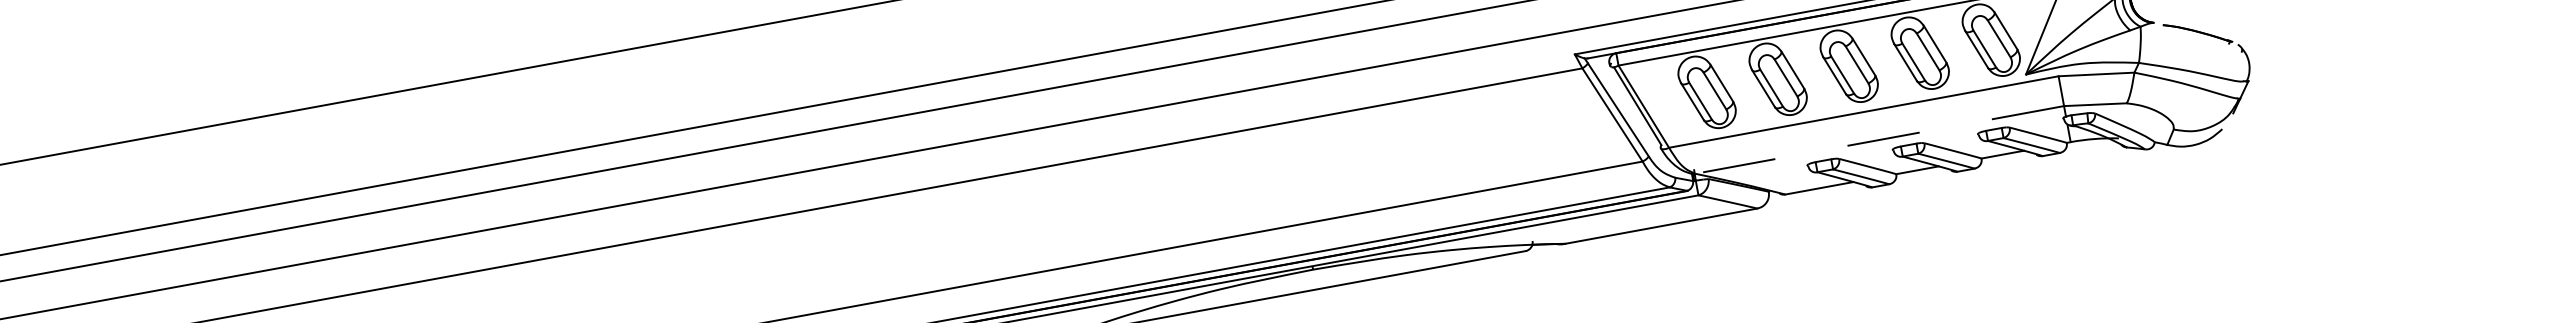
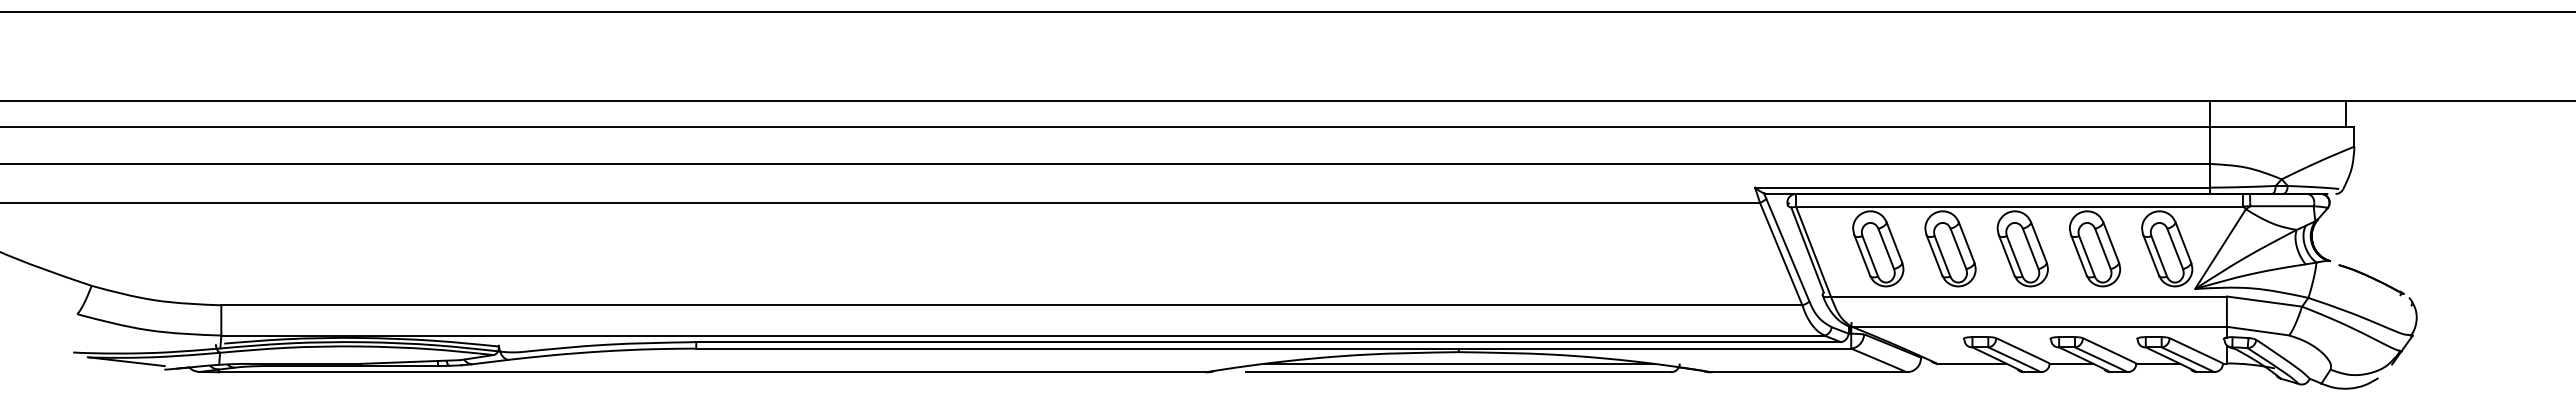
line: (1878, 139) -> (2038, 326), dashed -> solid
line: (1316, 280) -> (1460, 363), added

